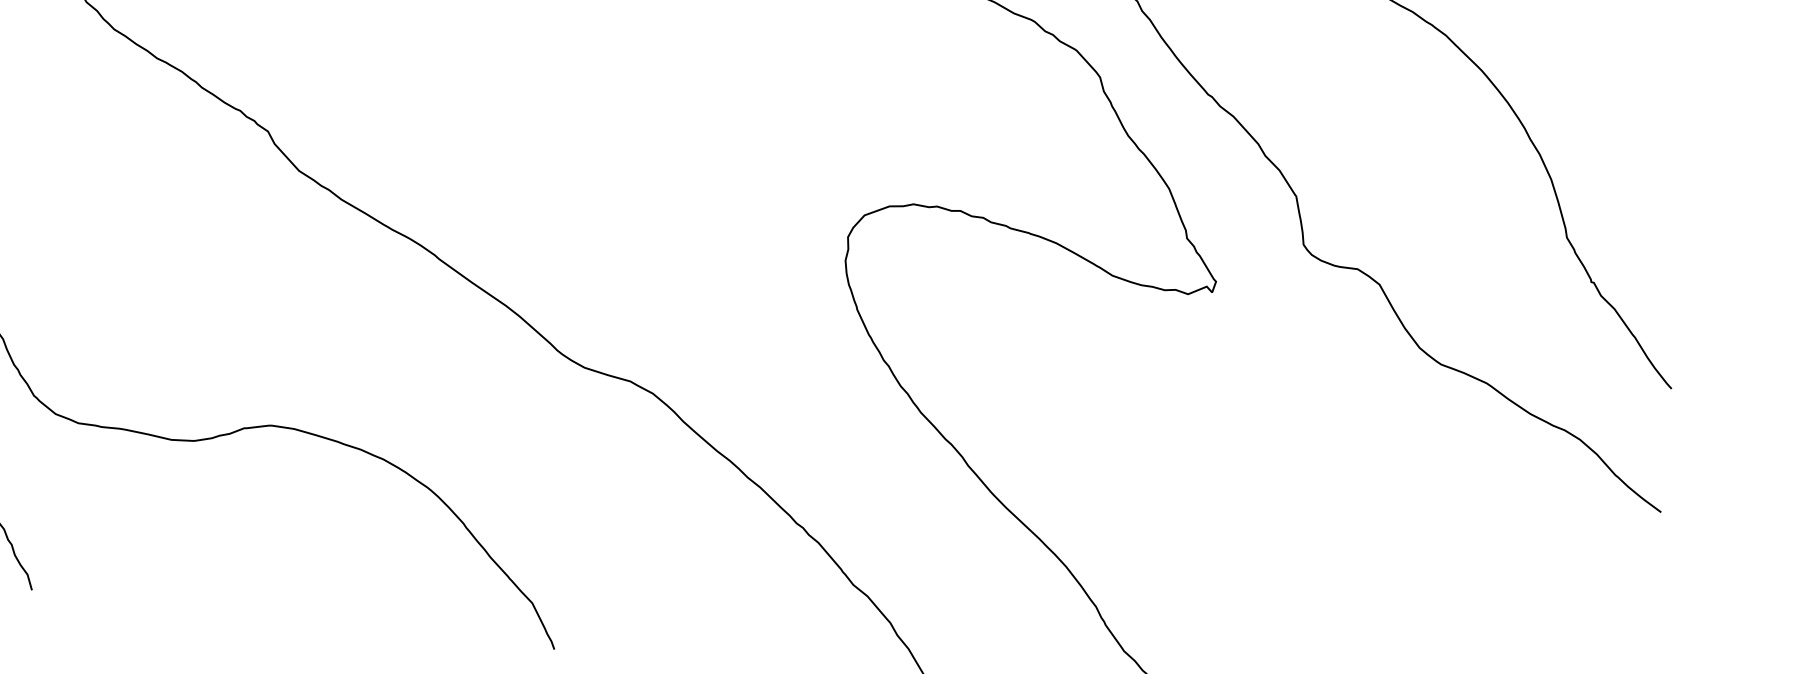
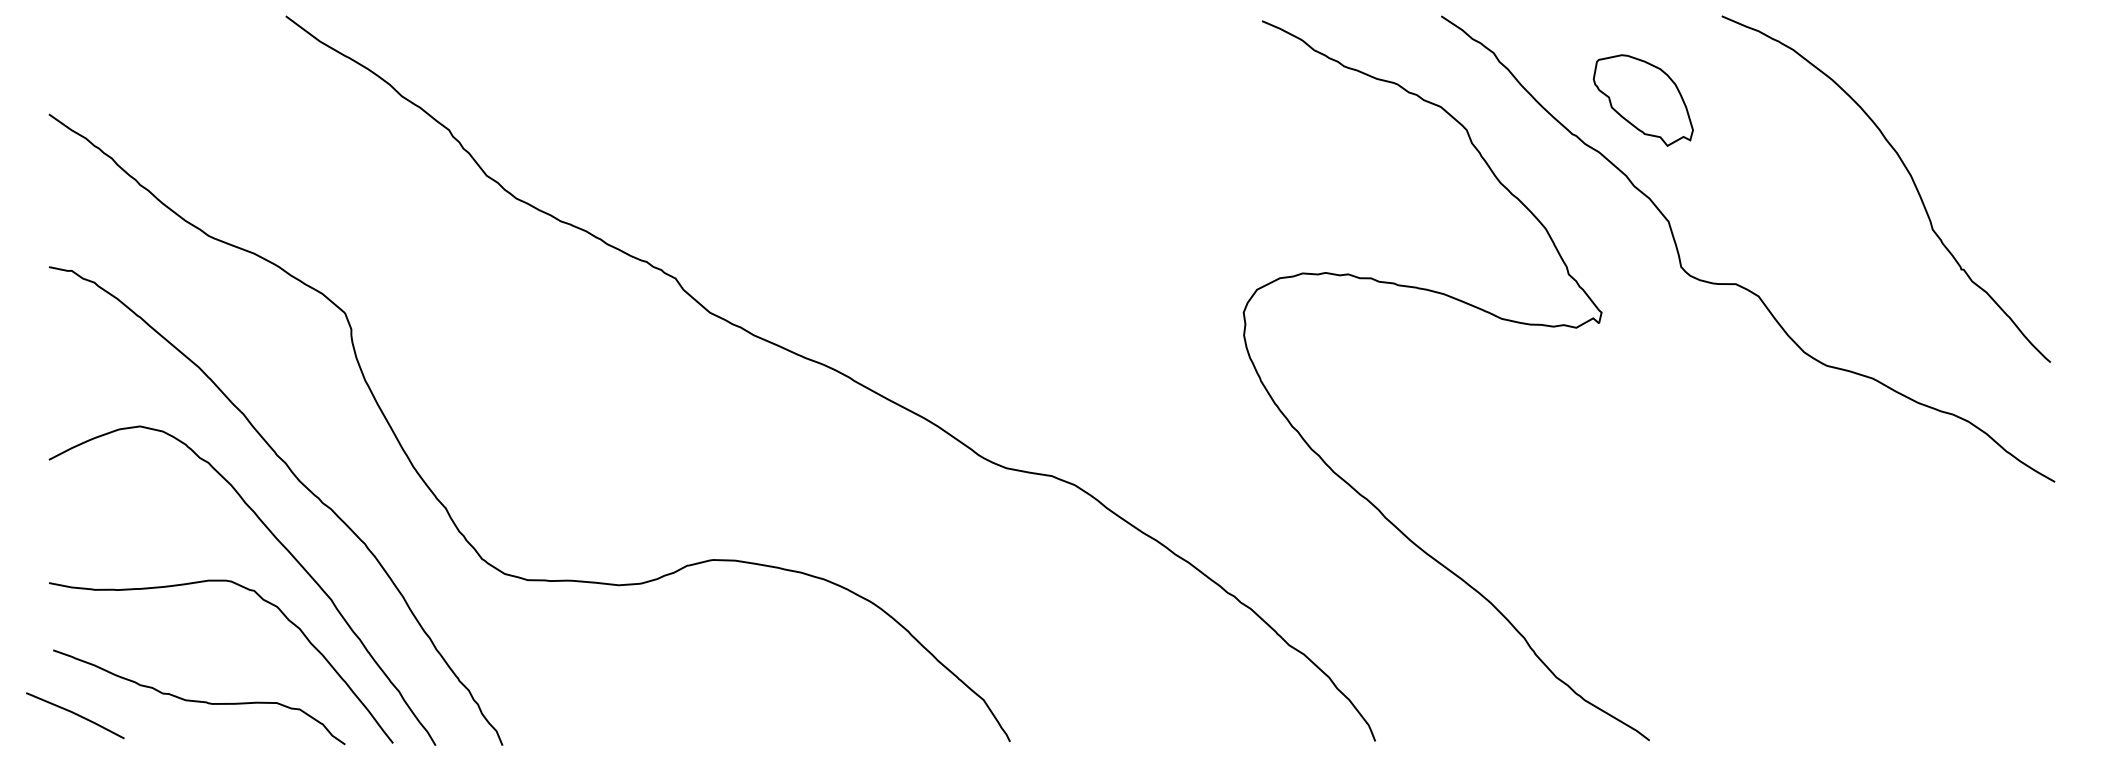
part: (1284, 68) -> (1642, 100), added

